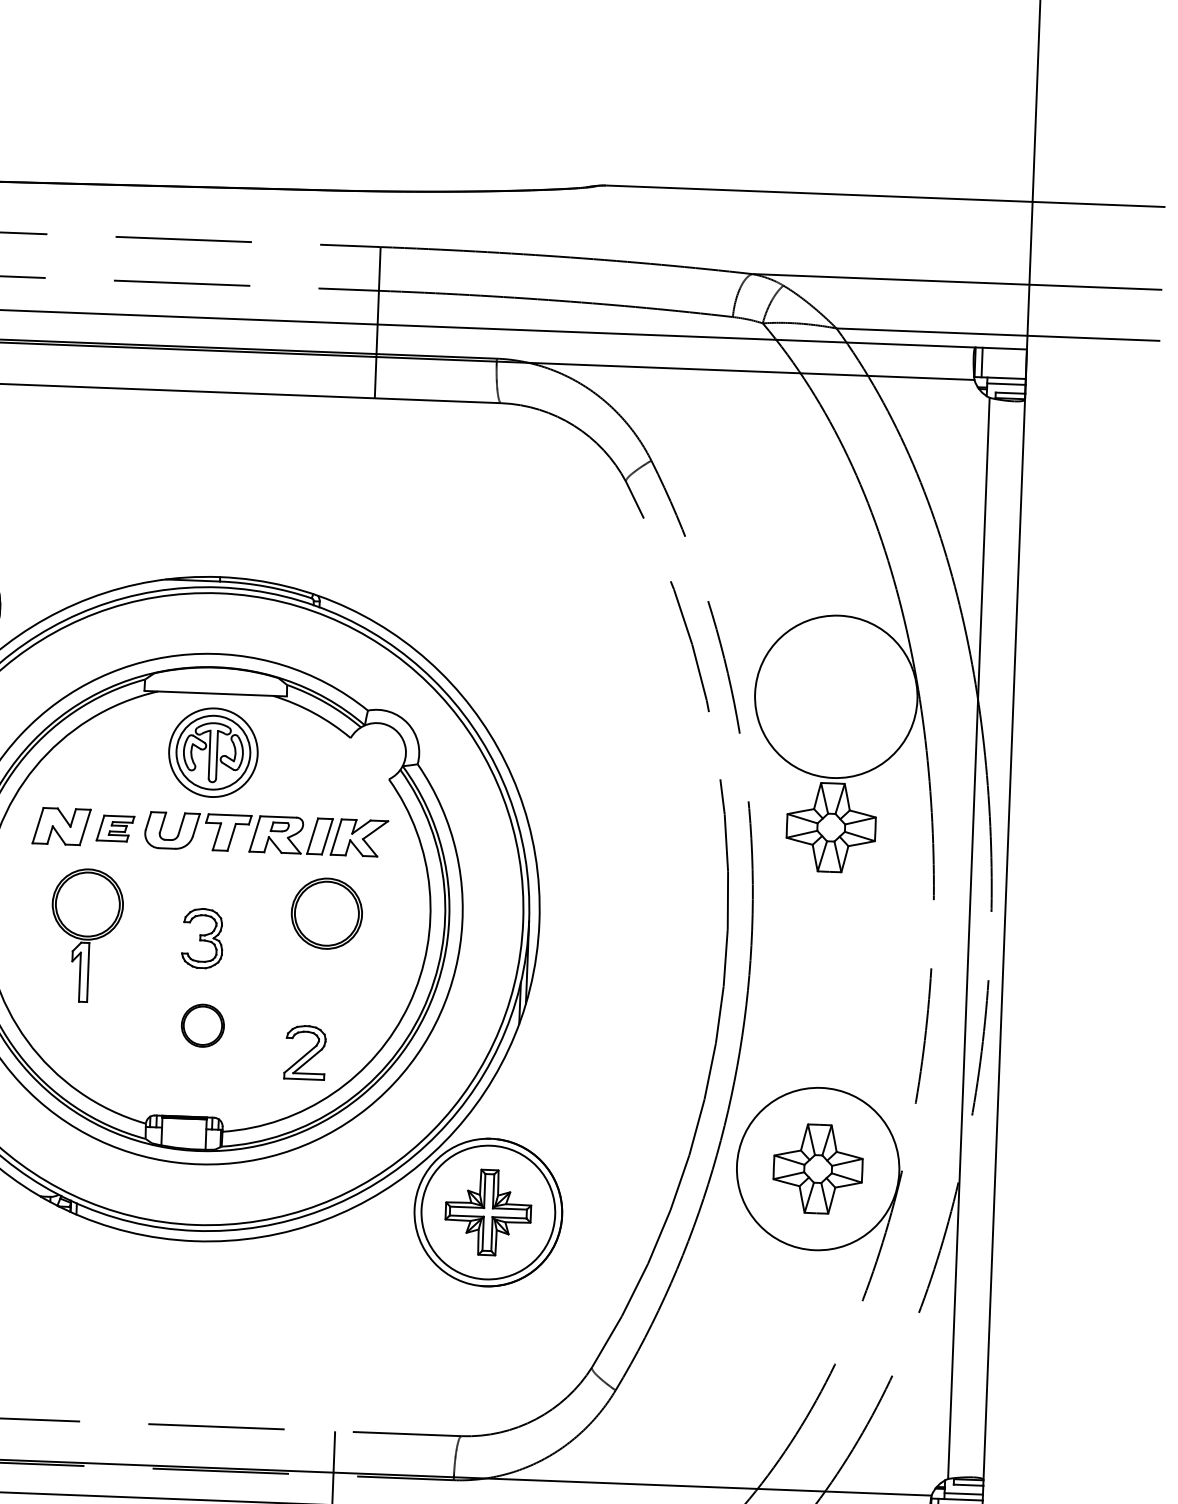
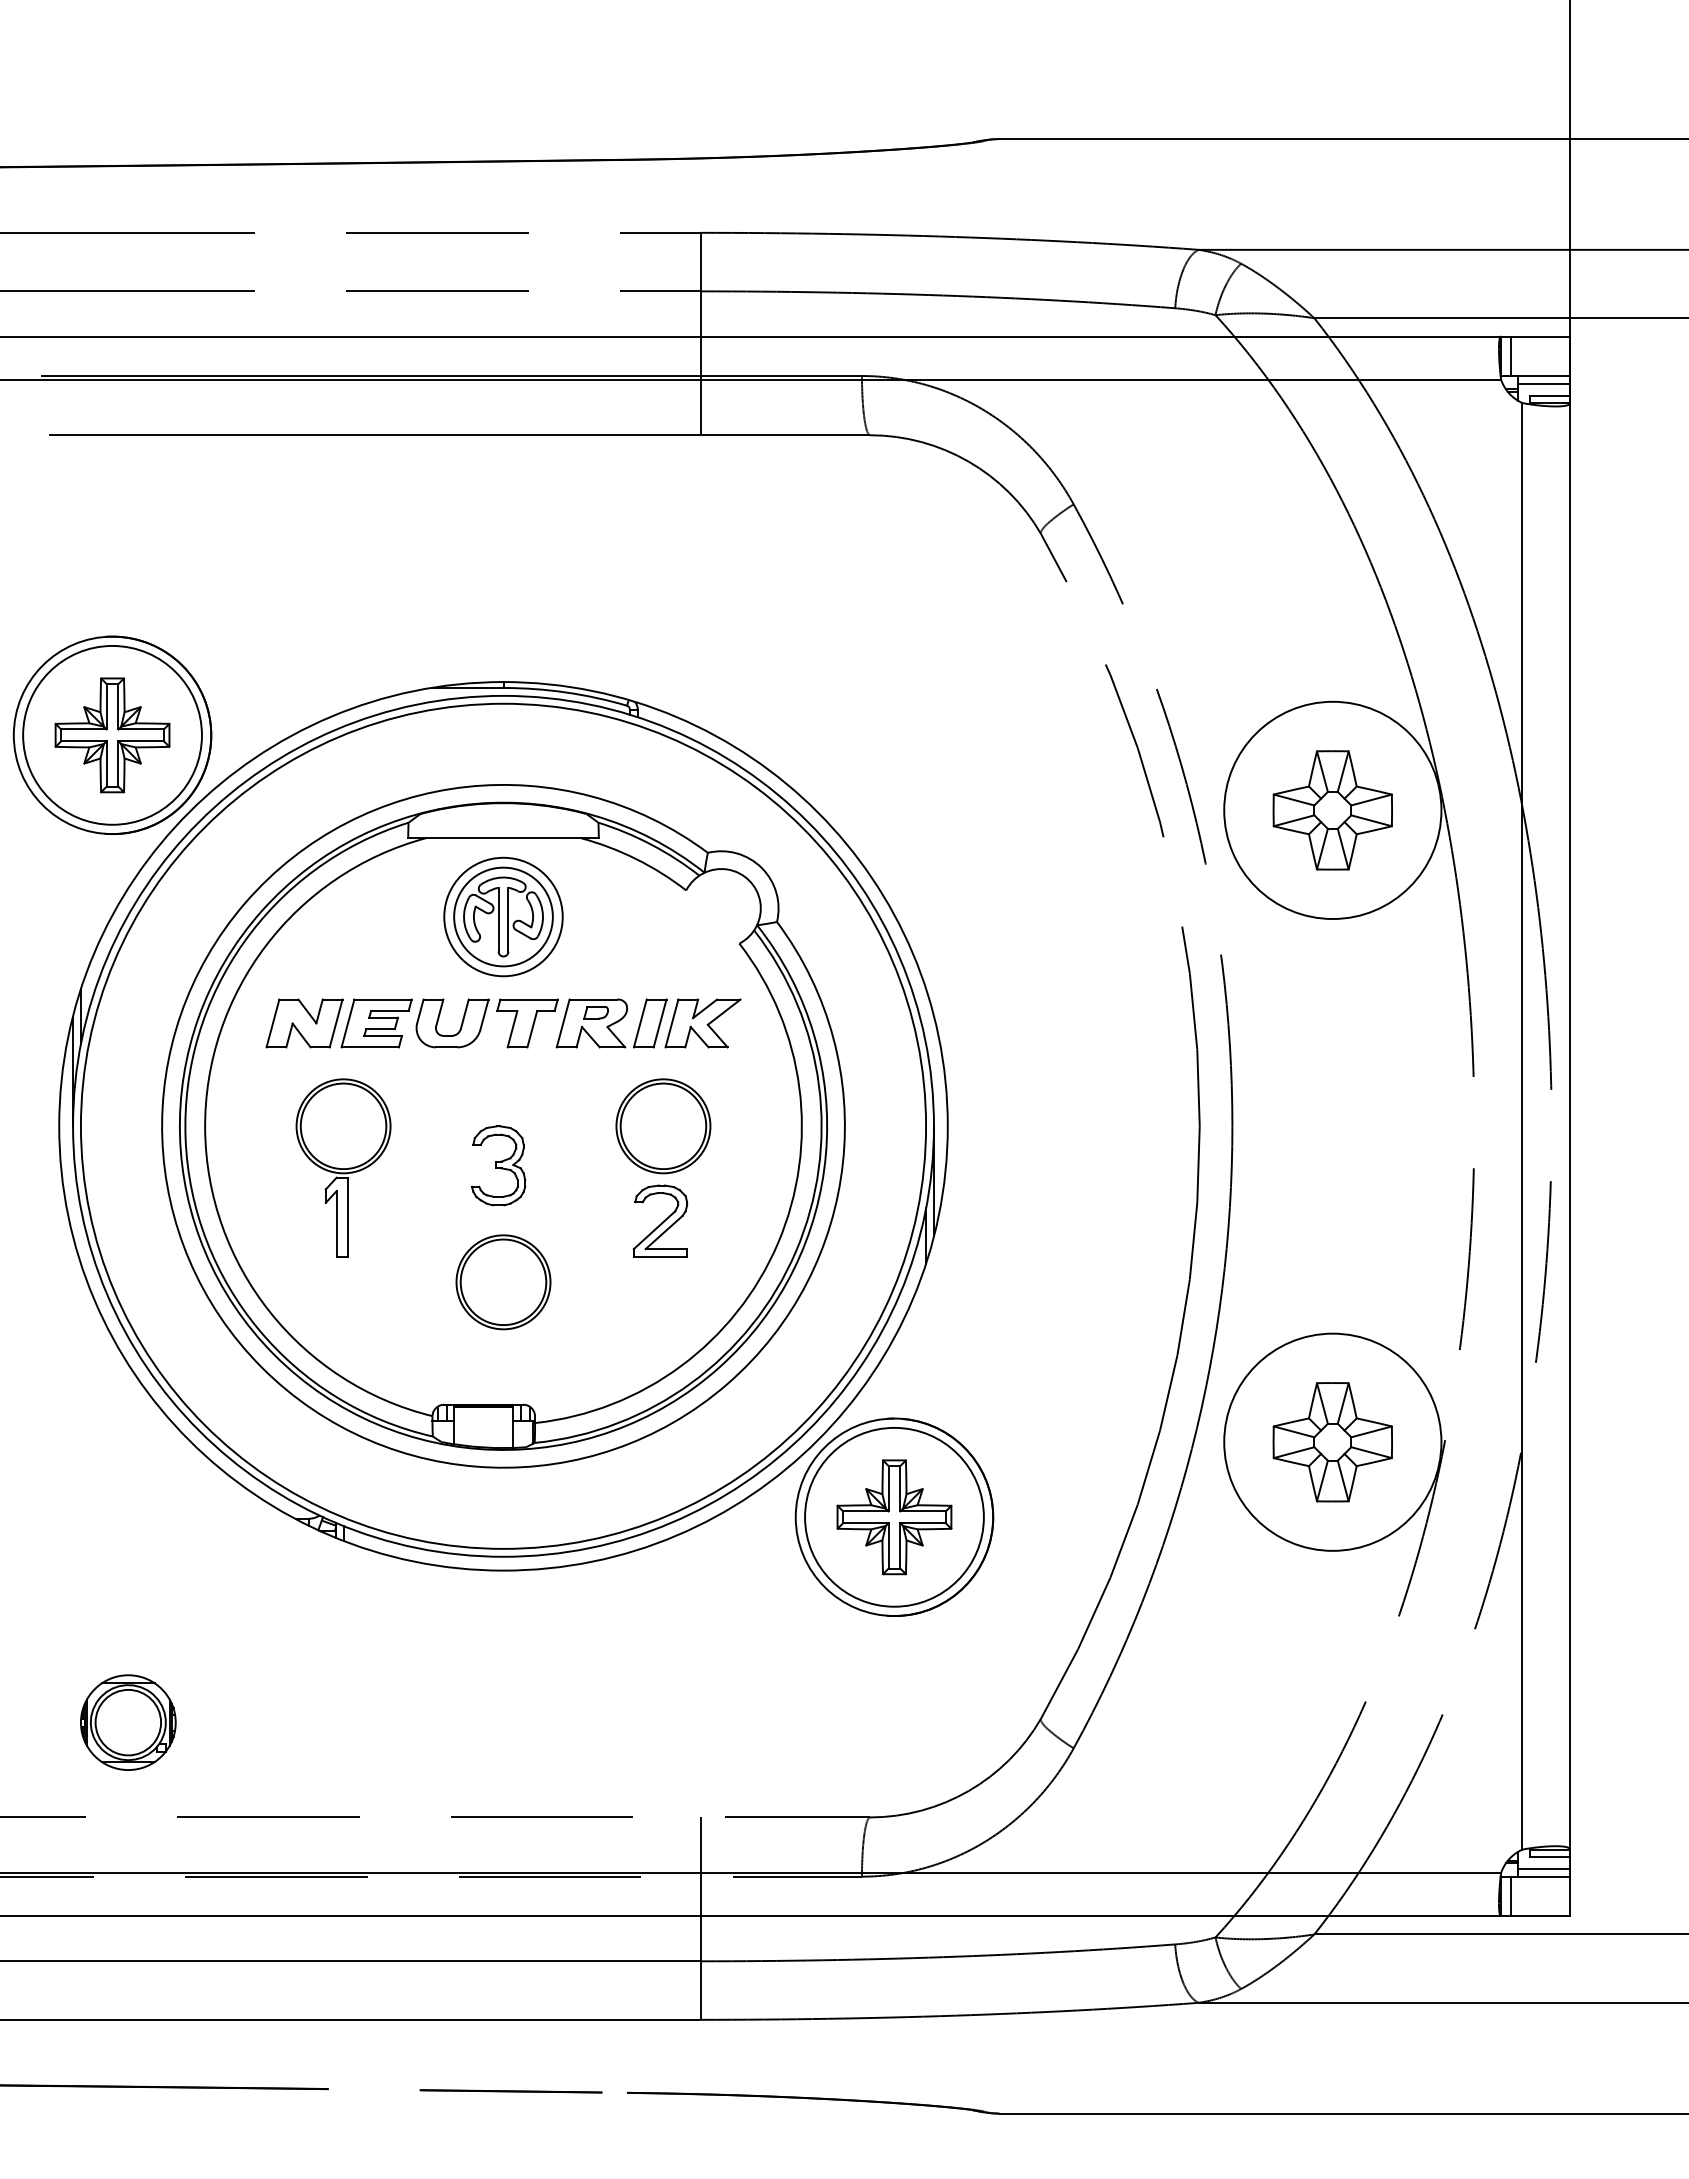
part: (831, 827) -> (1332, 810), moved
part: (115, 828) -> (376, 1023), size x1.43
part: (202, 1025) -> (503, 1282), size x1.67
part: (305, 1052) -> (660, 1220), moved

